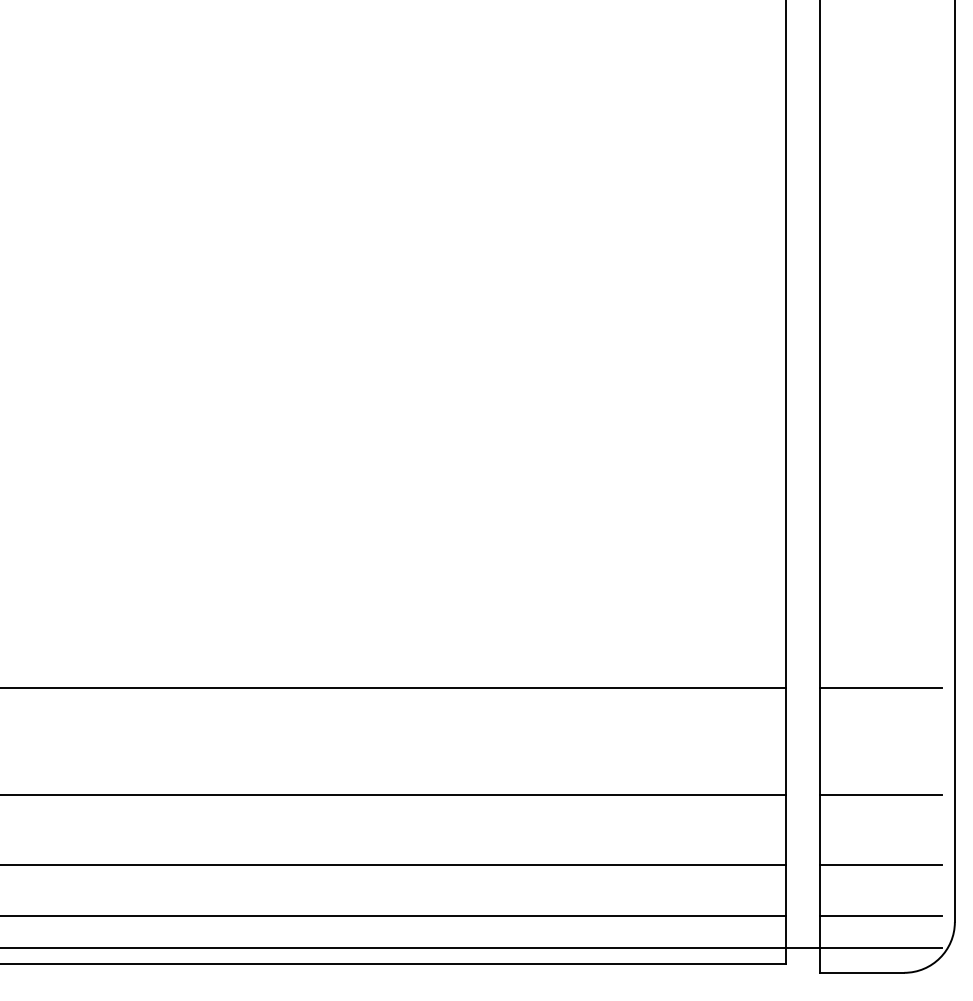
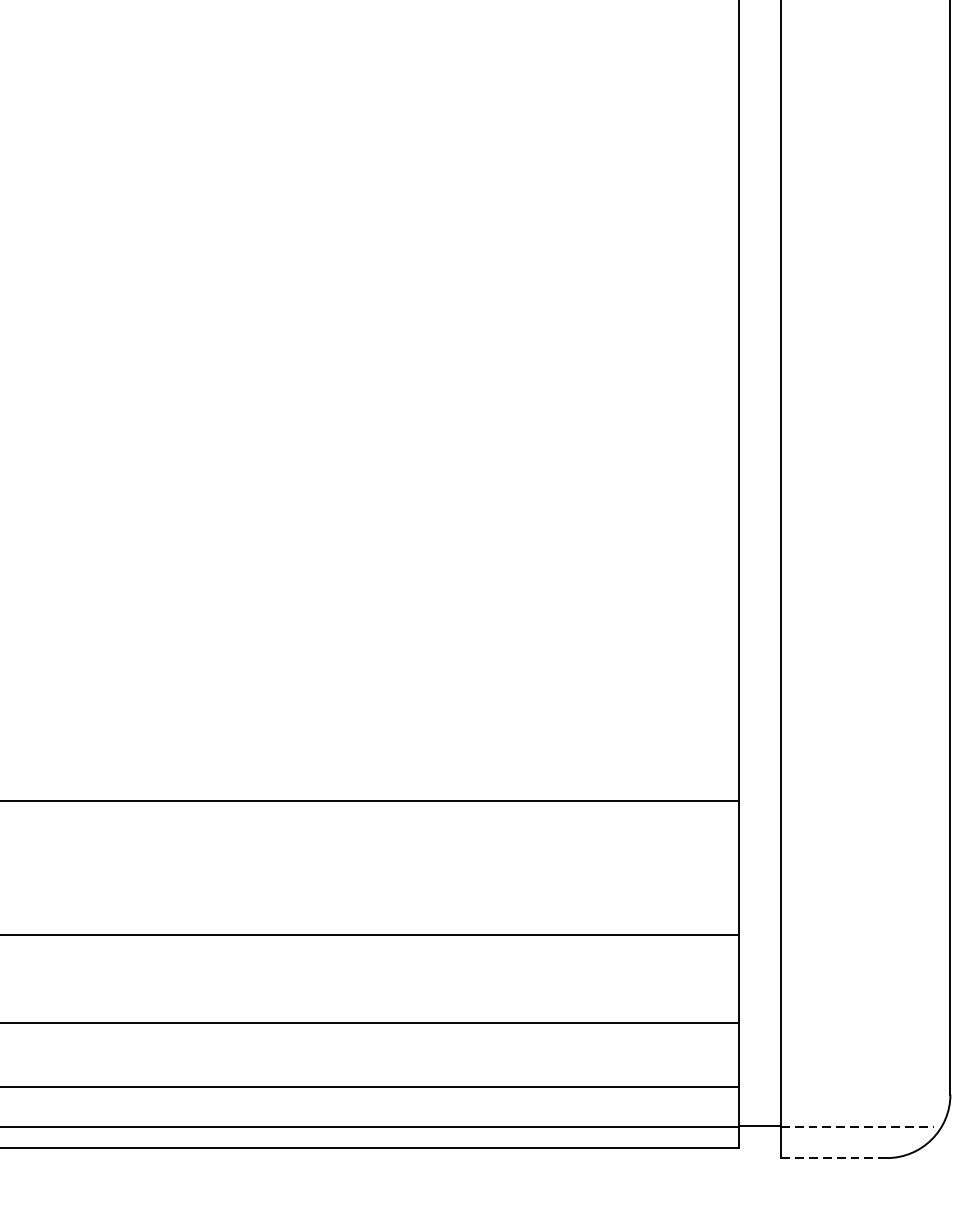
line: (880, 688) -> (857, 801), removed
line: (880, 794) -> (857, 934), removed
line: (880, 865) -> (857, 1023), removed
line: (880, 916) -> (857, 1087), removed
line: (880, 947) -> (857, 1126), solid -> dashed
line: (861, 972) -> (833, 1157), solid -> dashed

